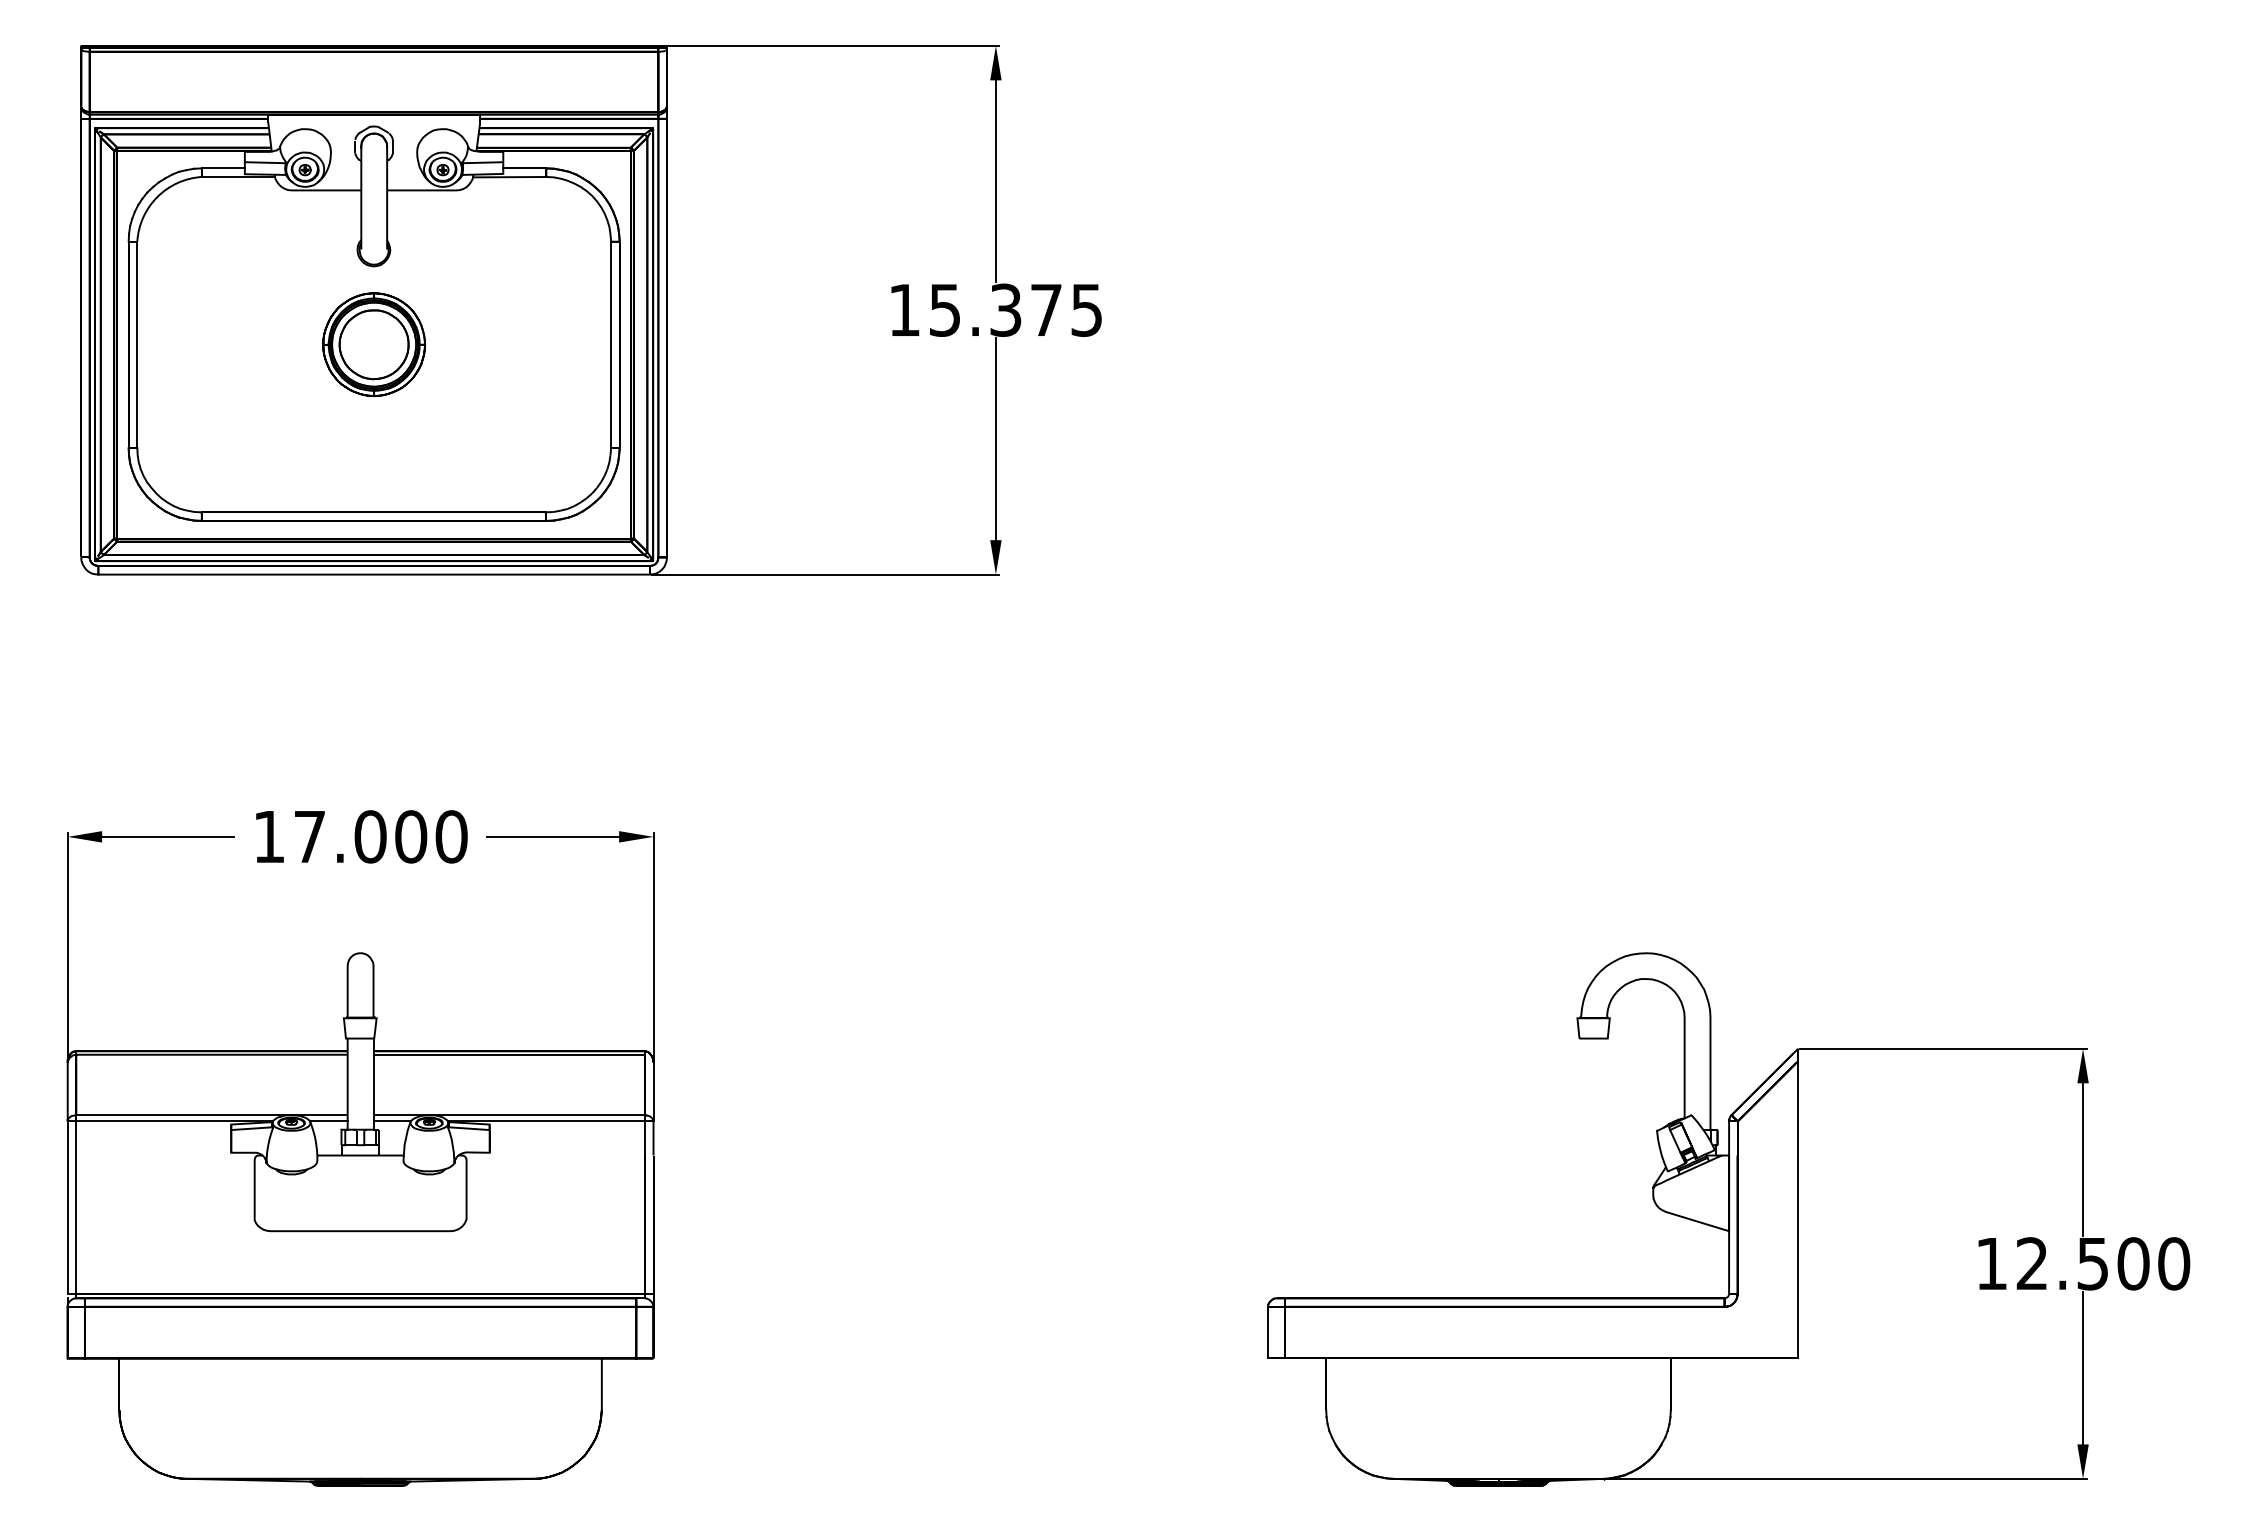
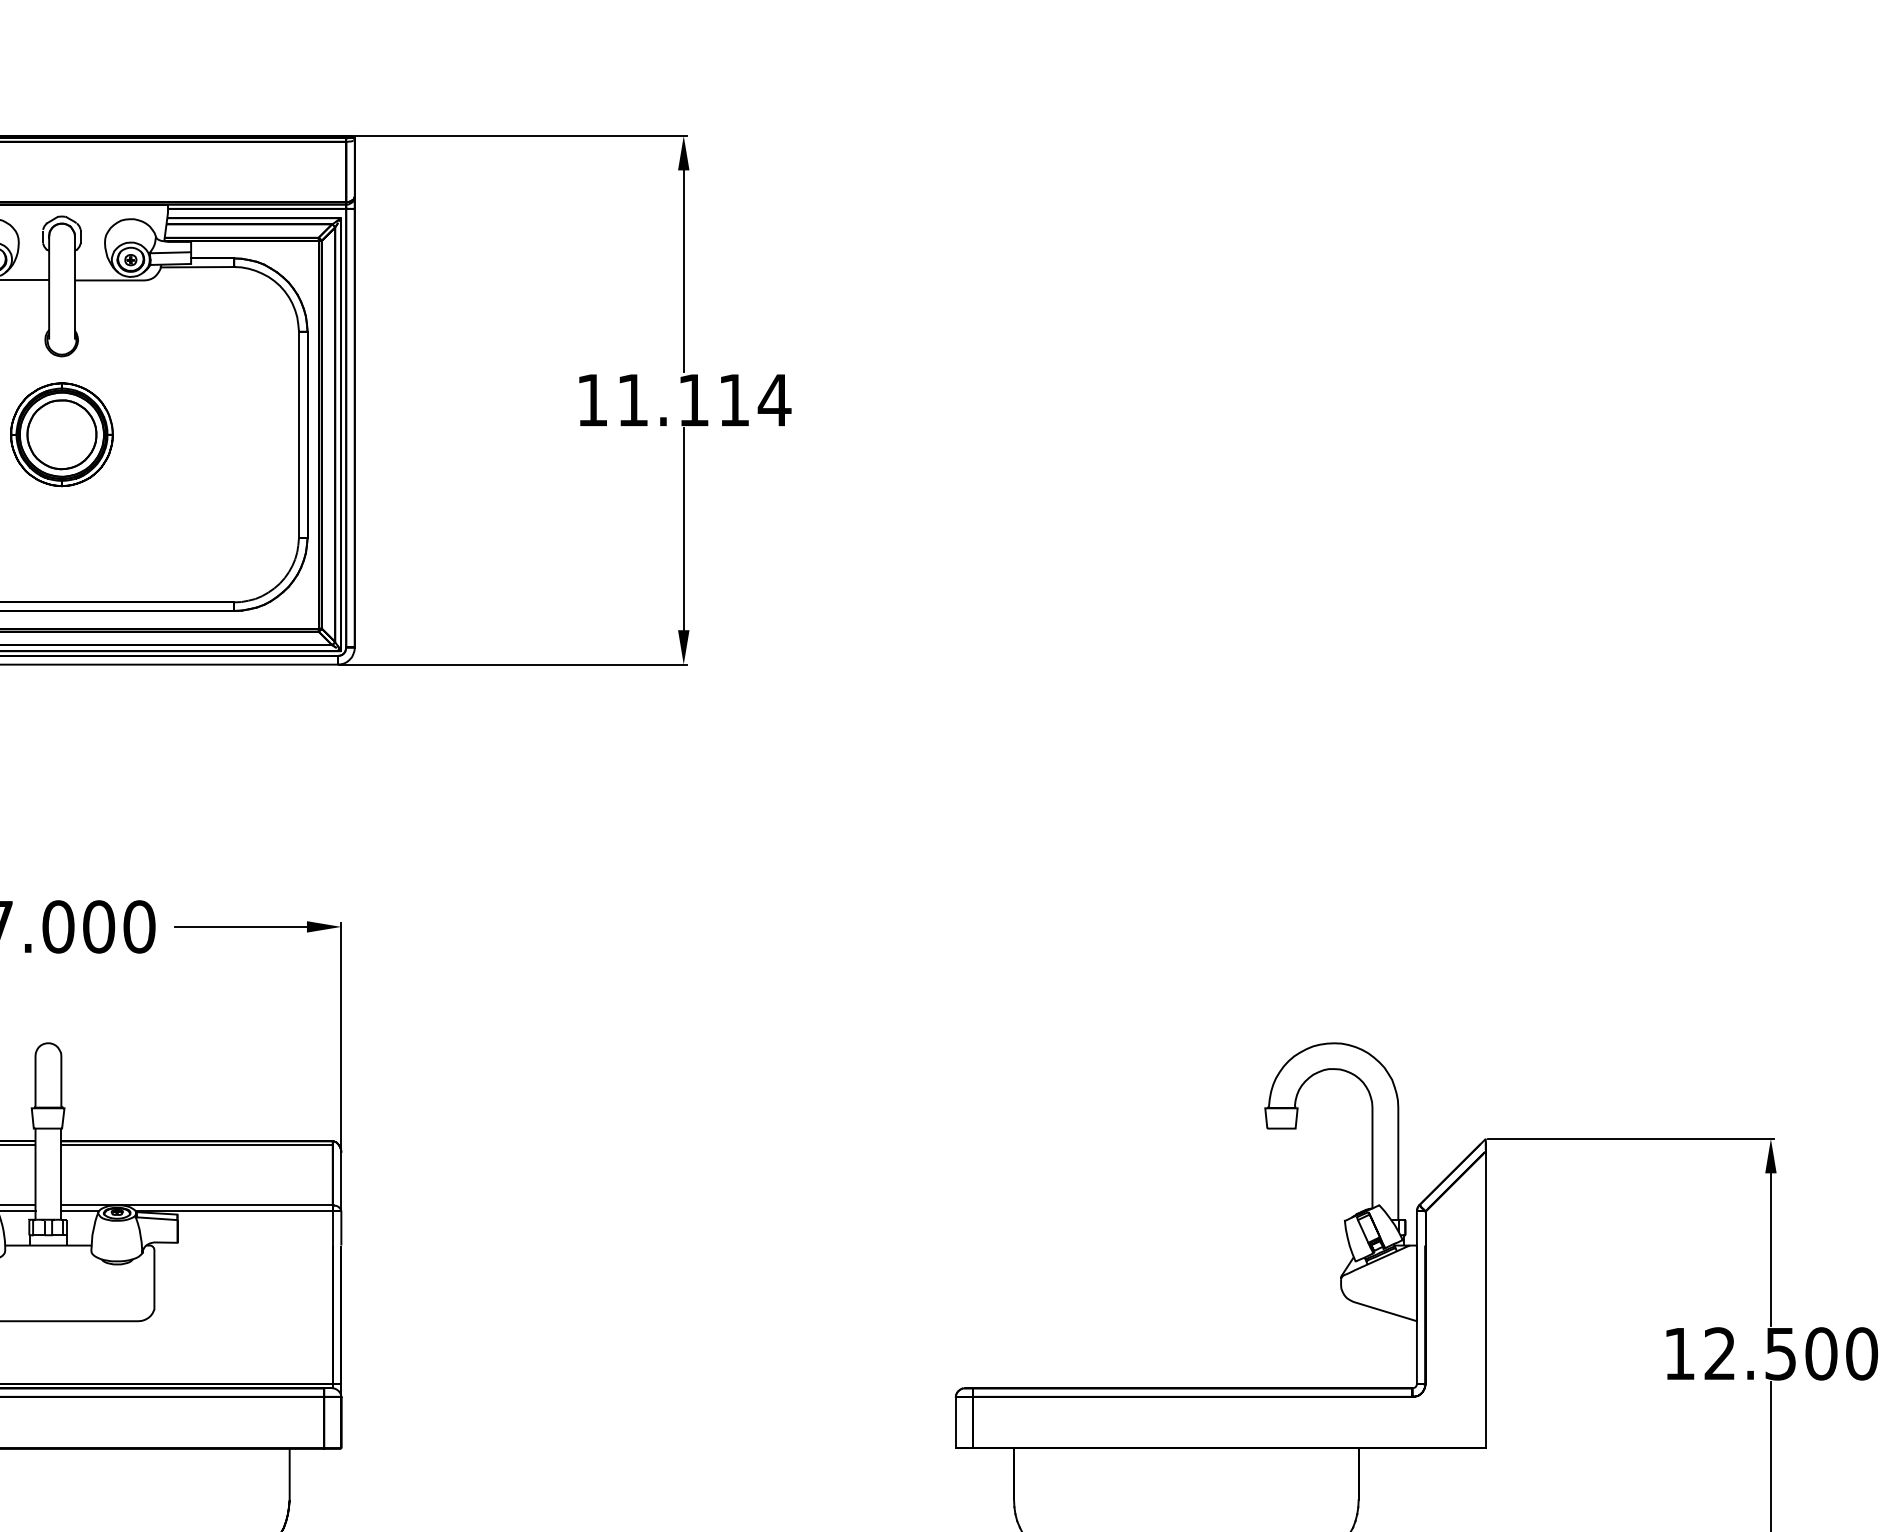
text: (1016, 309) -> (704, 399), 15.375 -> 11.114

